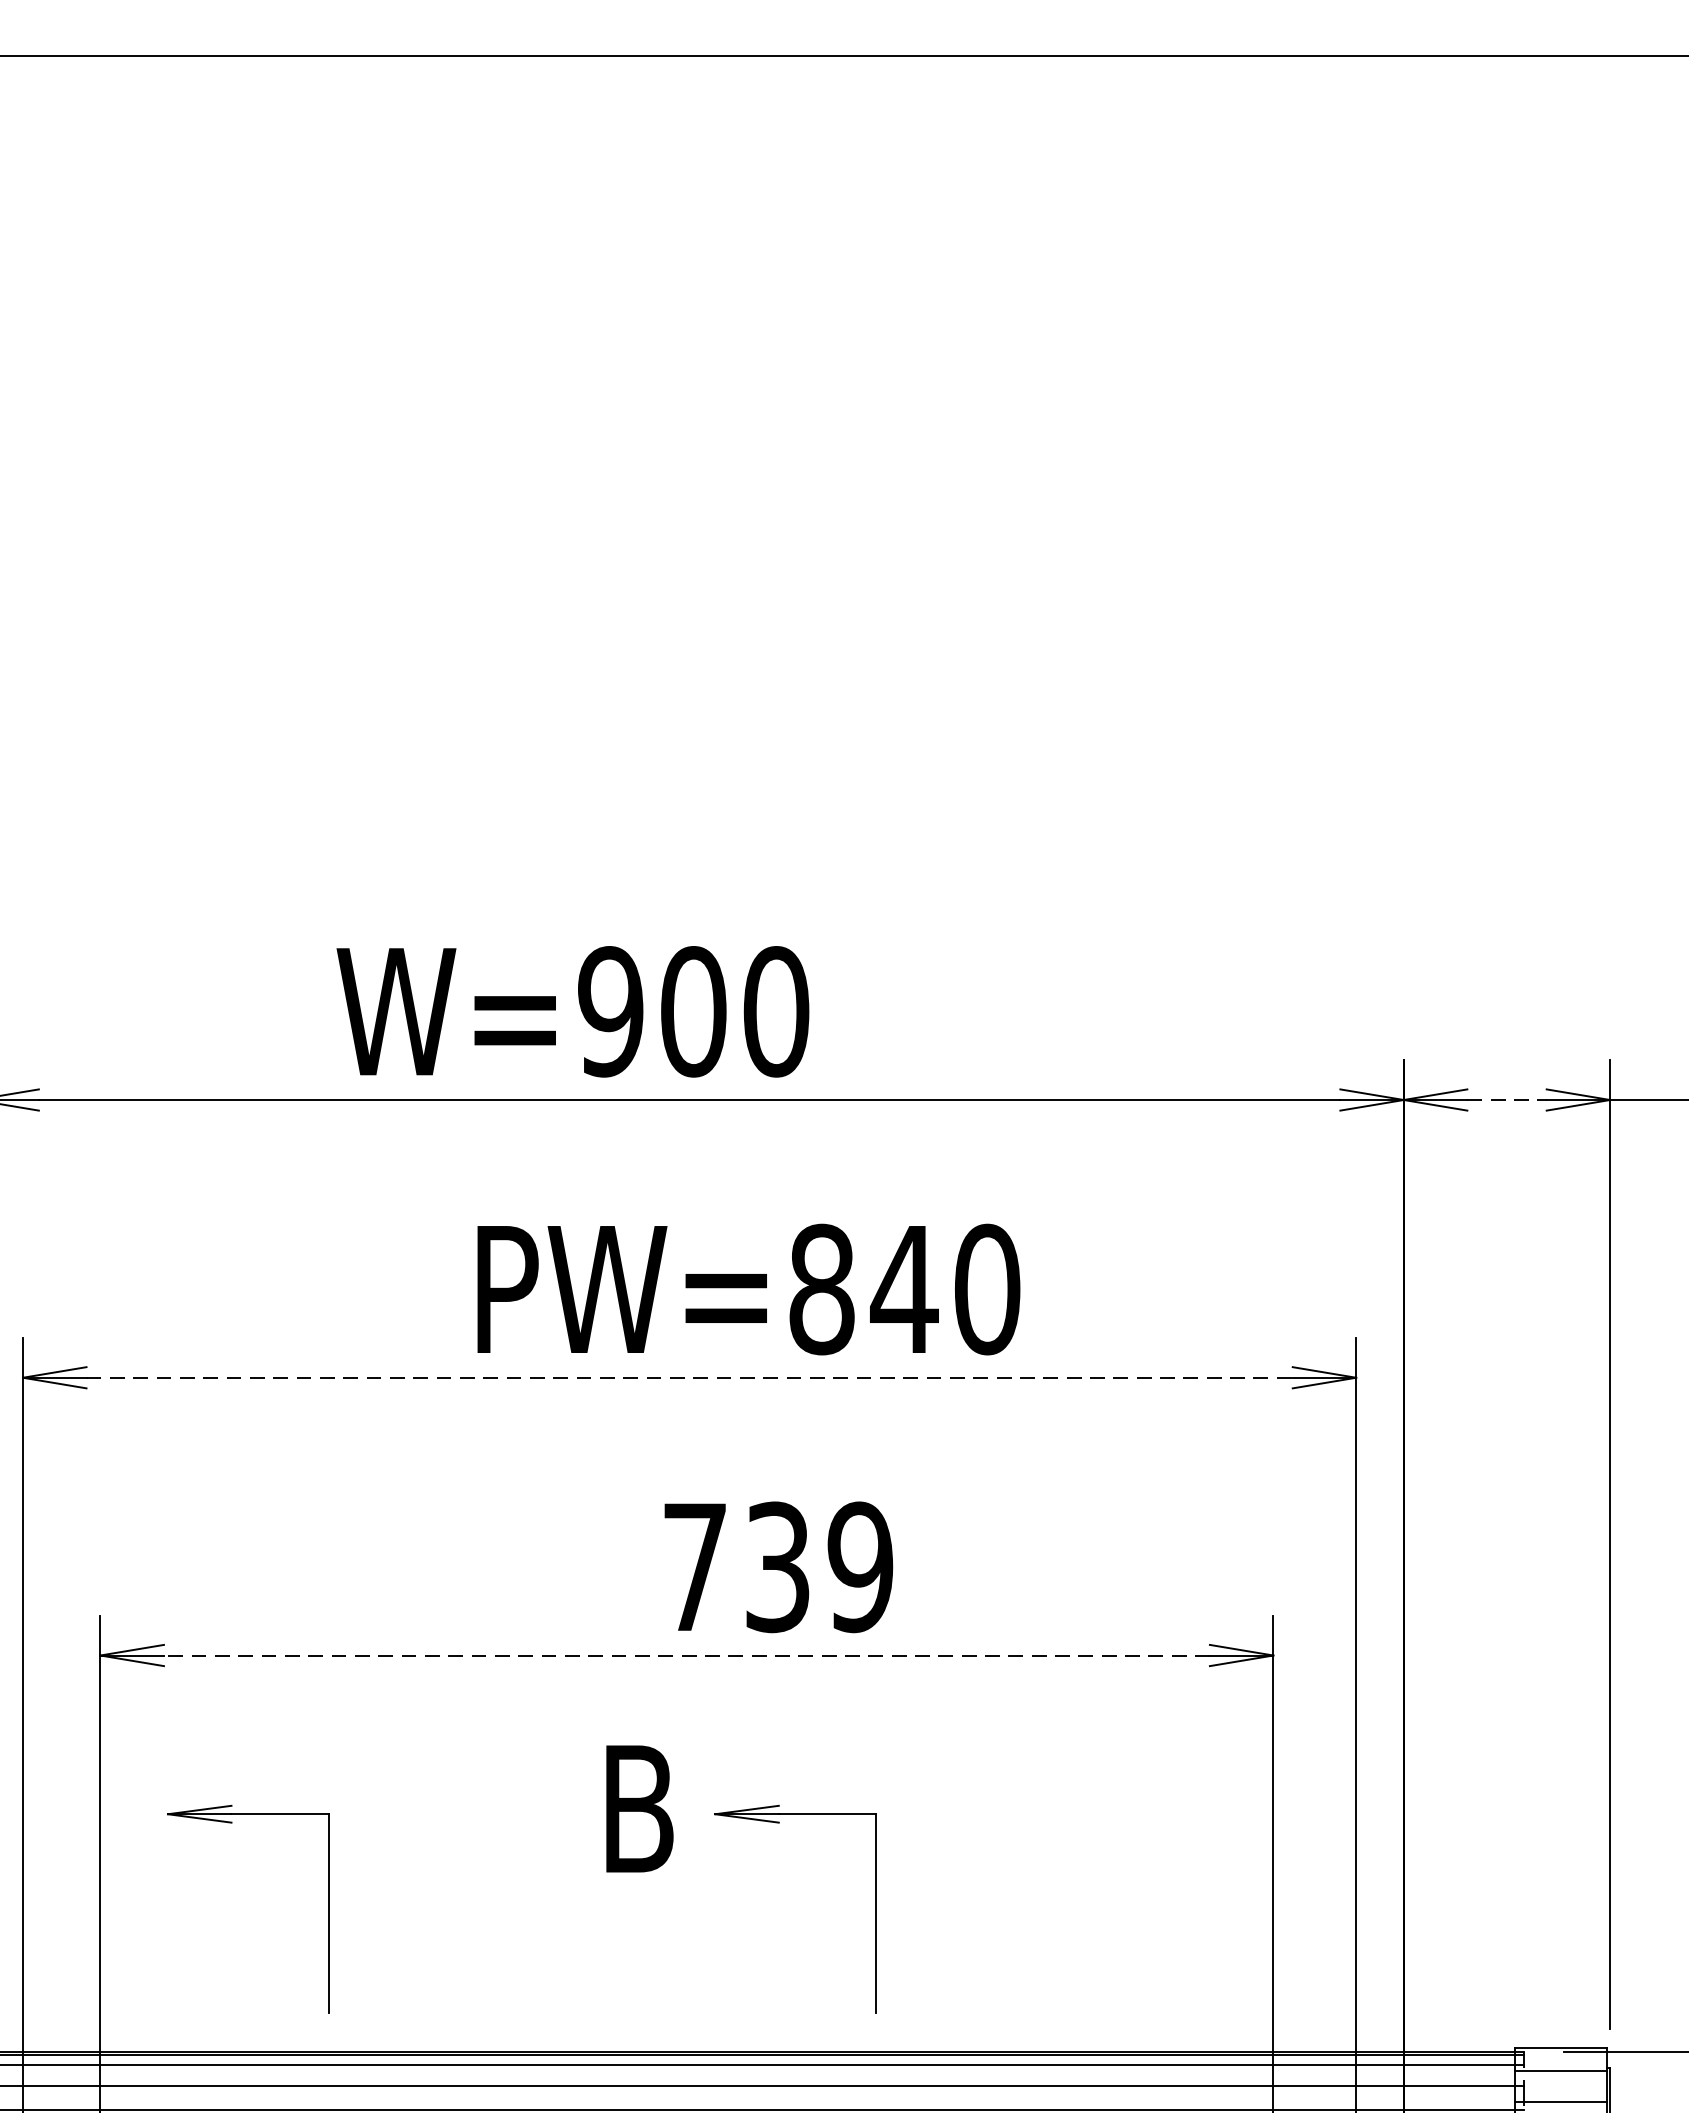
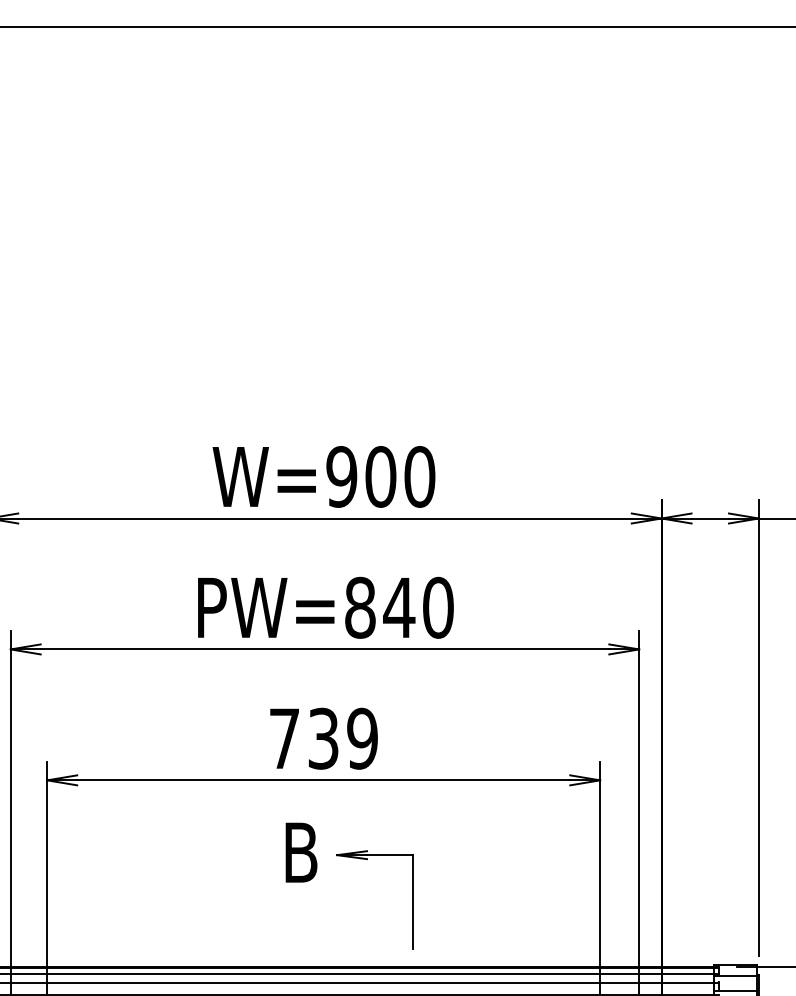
text: (571, 1010) -> (323, 476), moved
line: (1507, 1099) -> (710, 518), dashed -> solid
text: (747, 1288) -> (325, 607), moved
line: (690, 1377) -> (325, 649), dashed -> solid
text: (777, 1566) -> (323, 738), moved
line: (686, 1655) -> (323, 780), dashed -> solid
part: (327, 1908) -> (154, 899), removed

